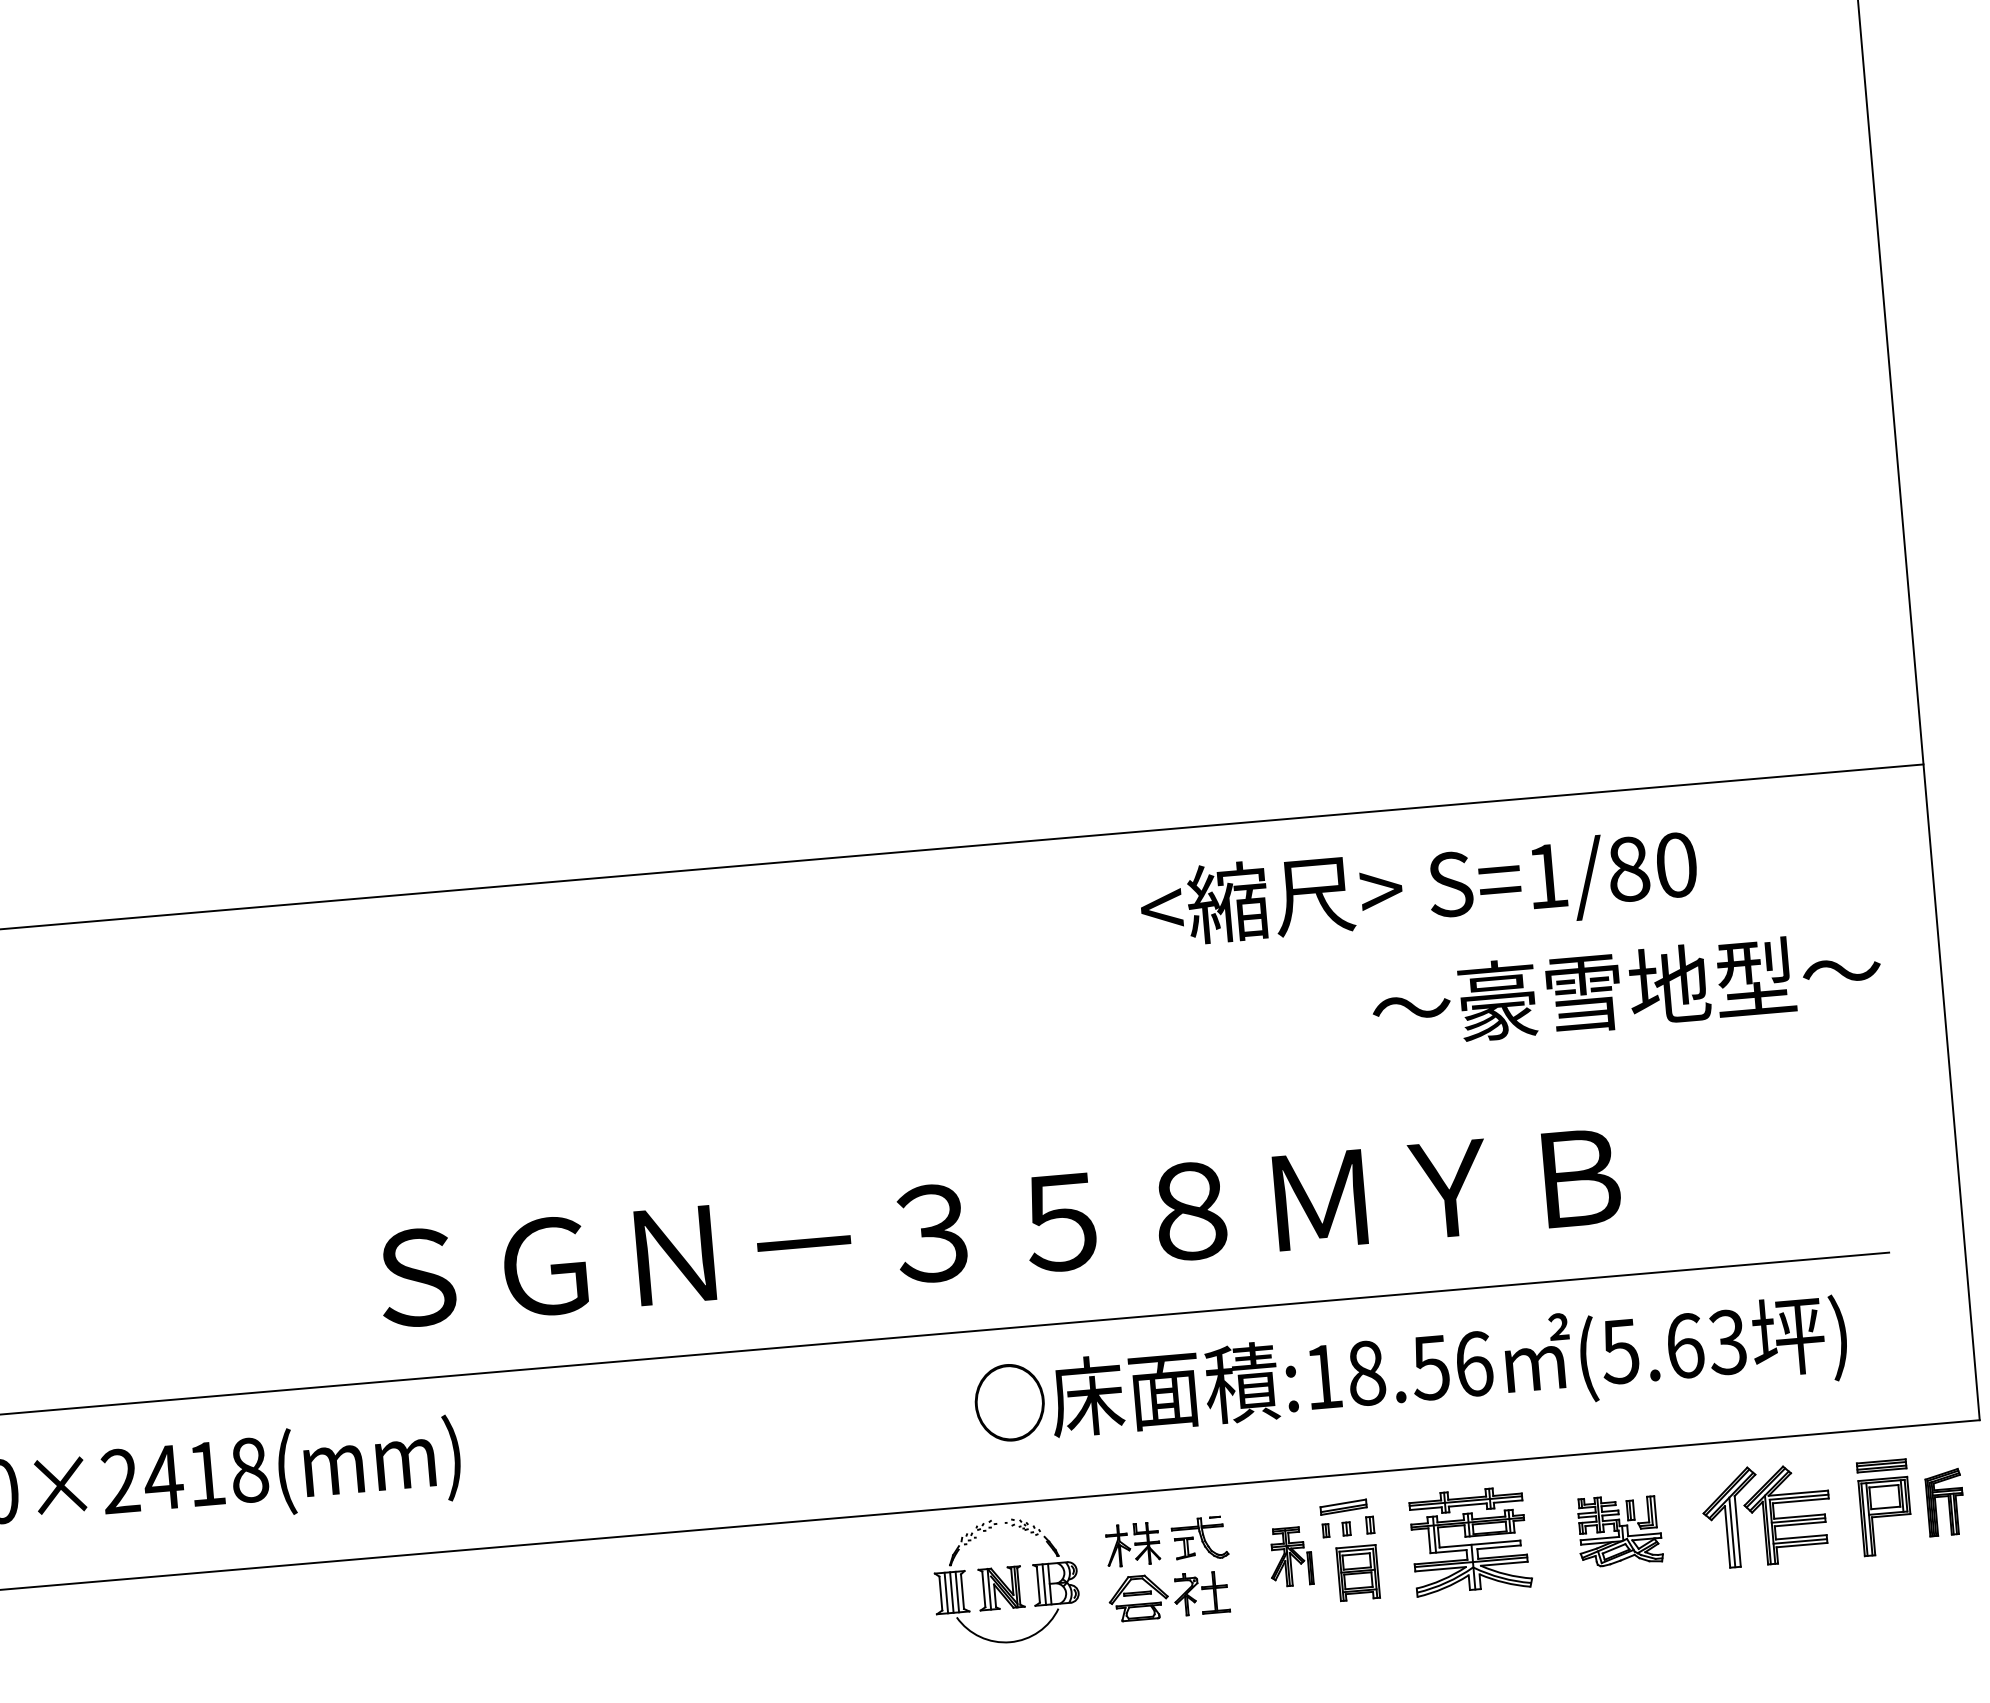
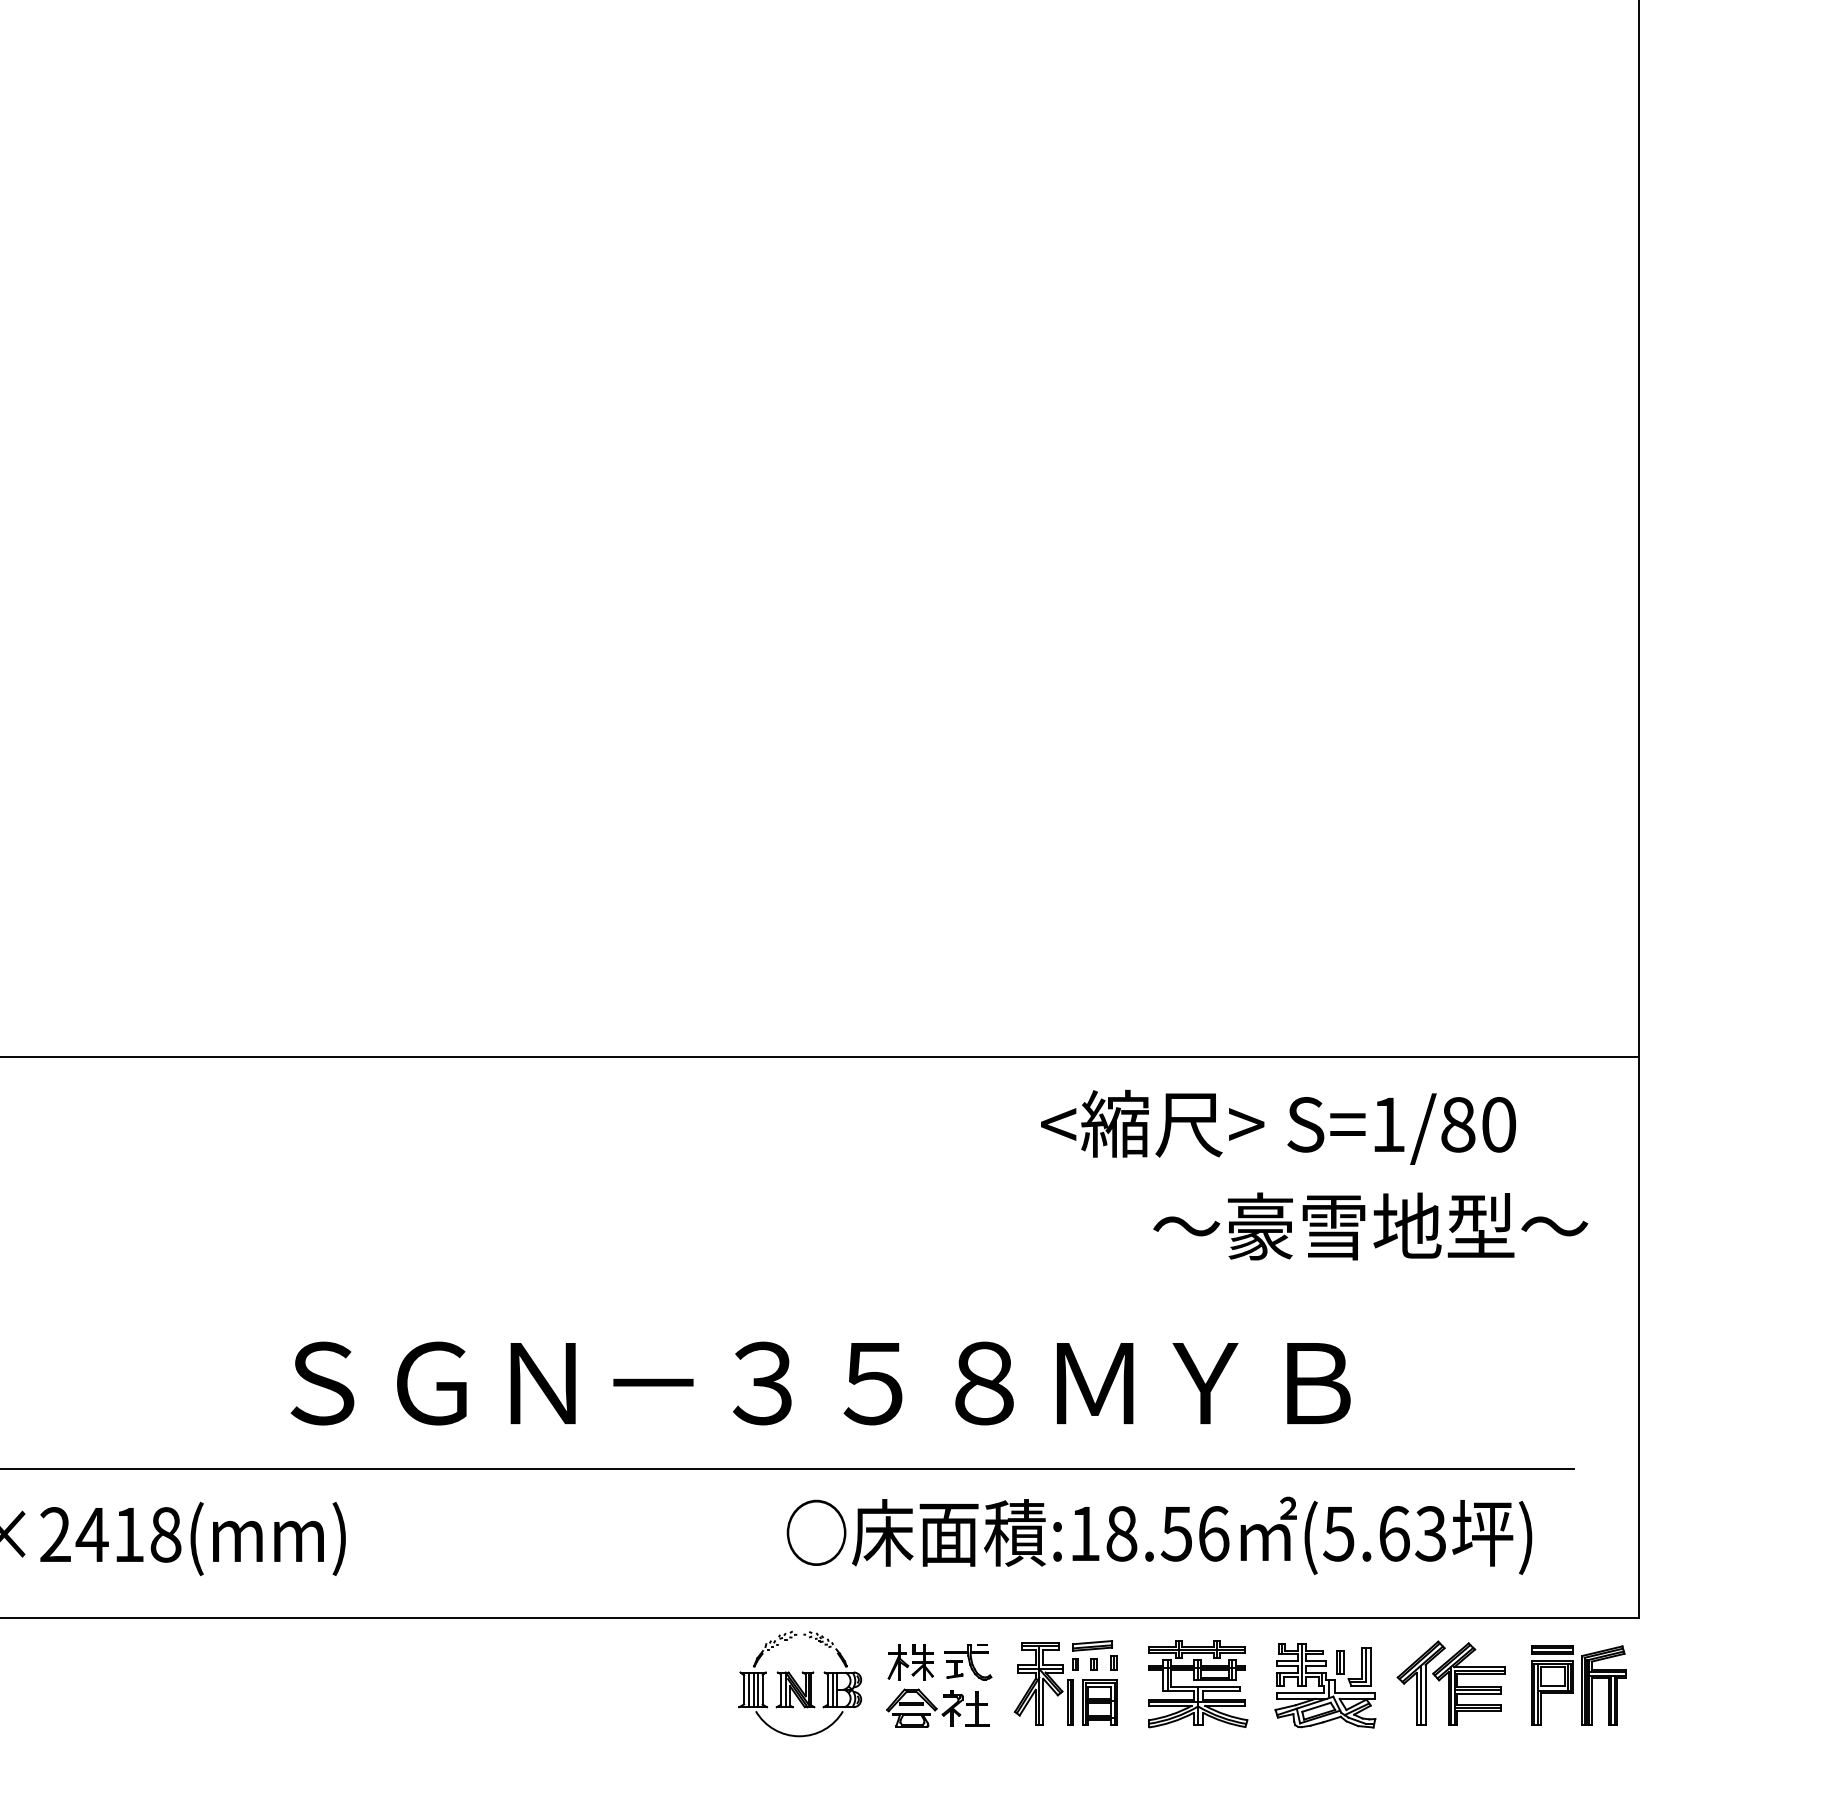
text: (1418, 889) -> (1278, 1126), moved
part: (1944, 1502) -> (1603, 1685), size x1.43
part: (1619, 1530) -> (1325, 1685), size x1.43
part: (1290, 1556) -> (1043, 1683), size x1.67

